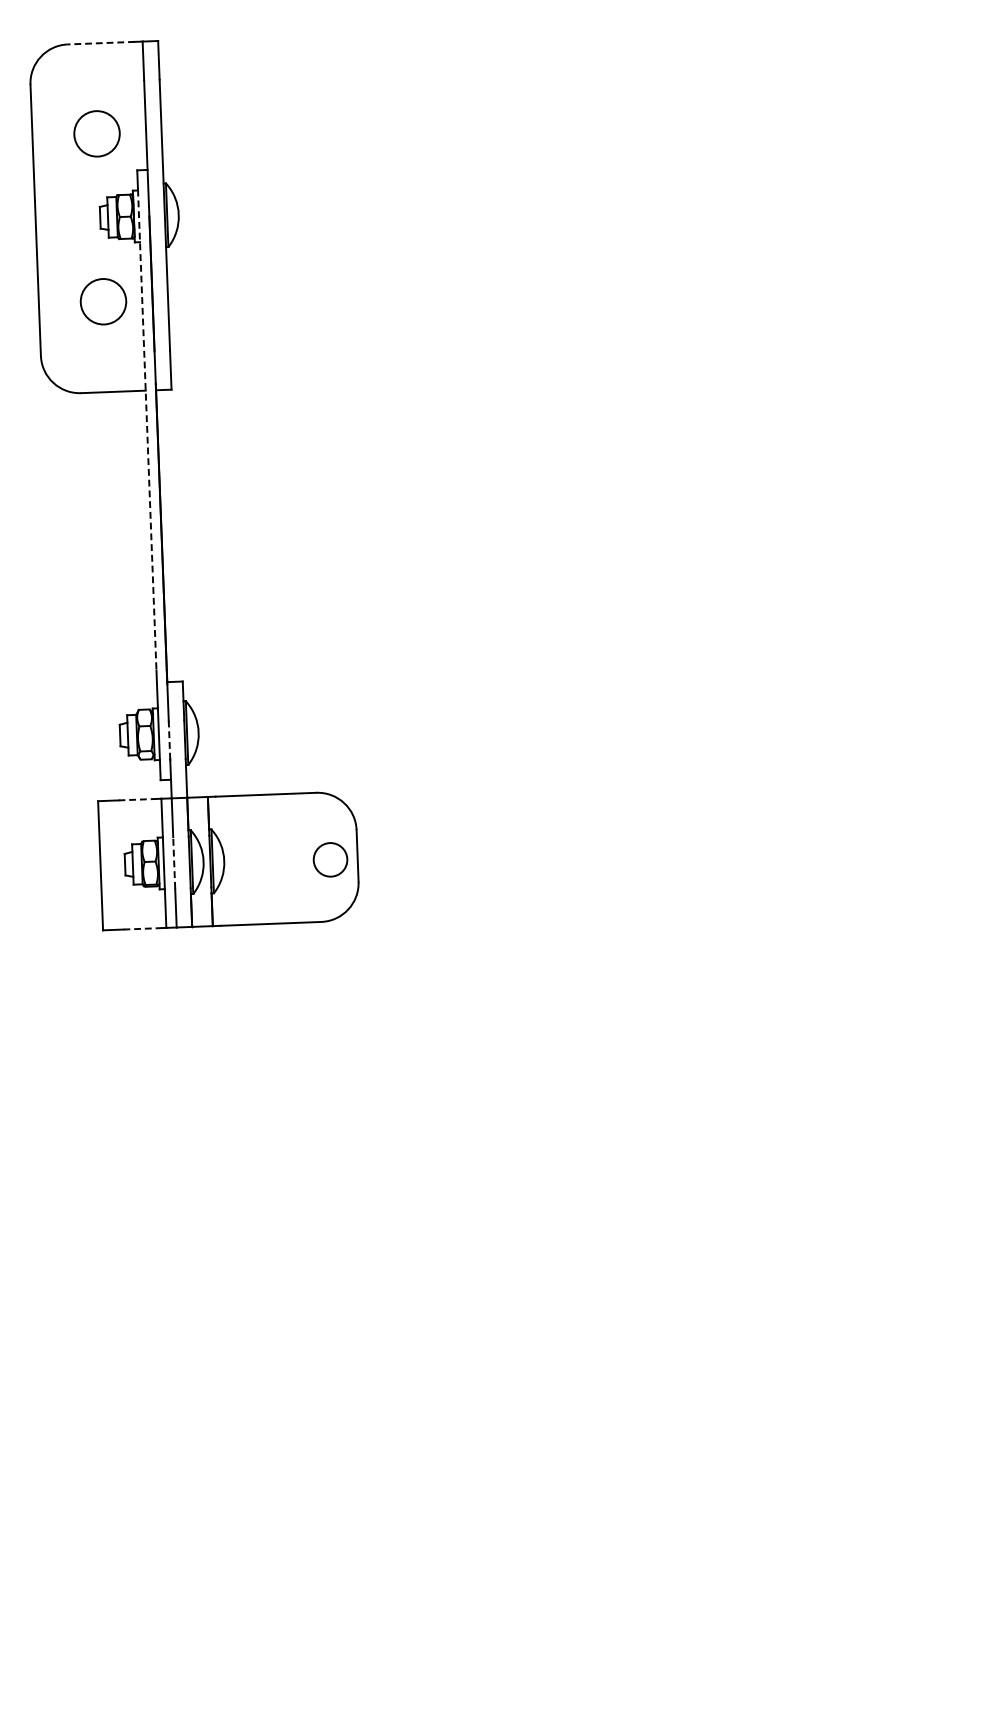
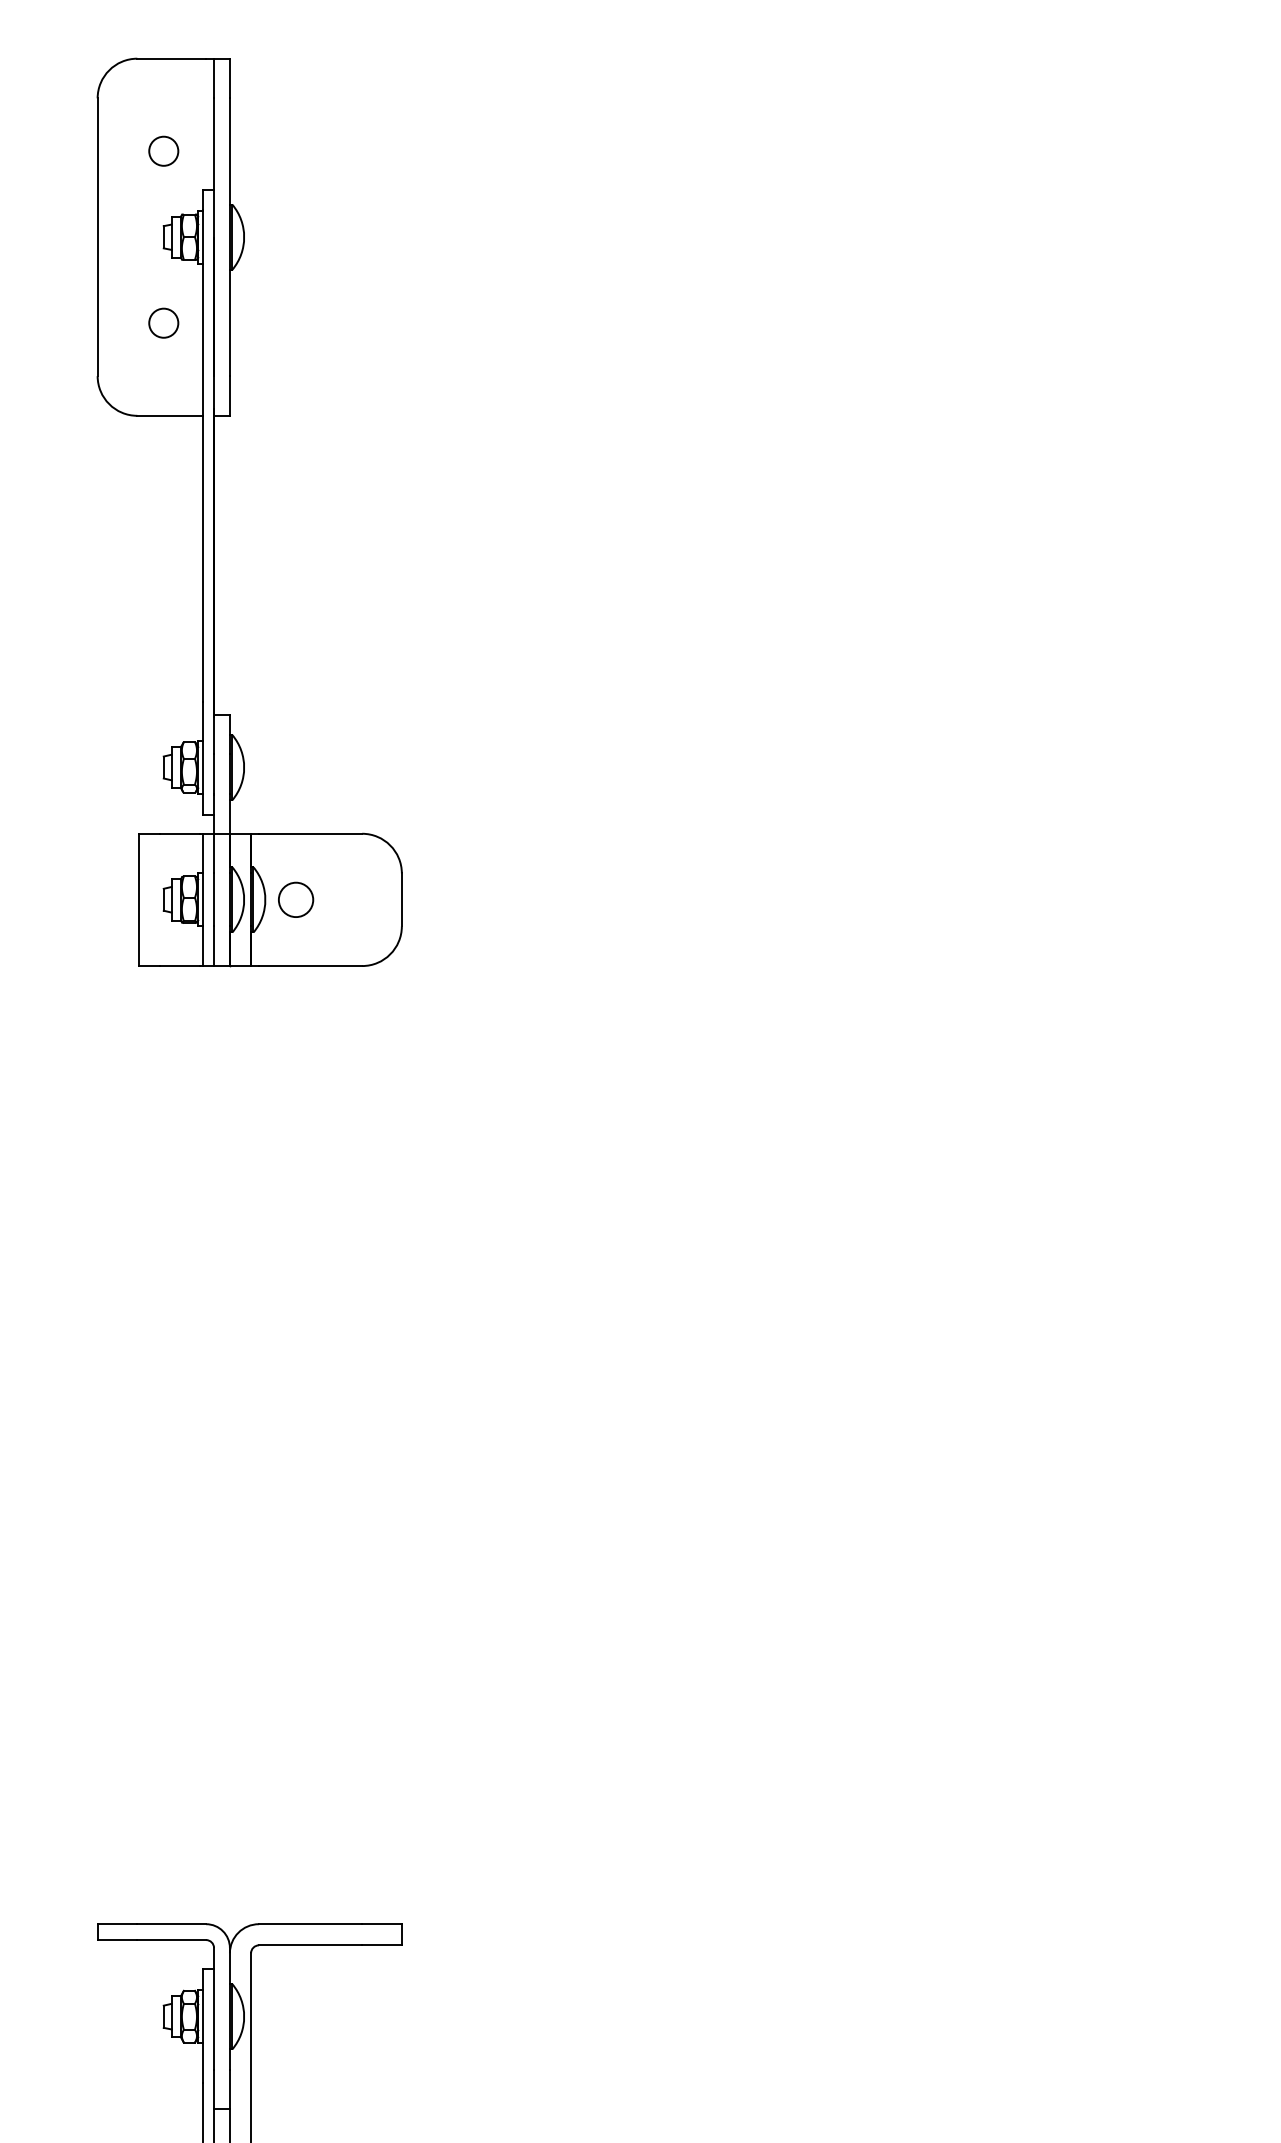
line: (101, 42) -> (171, 58), dashed -> solid
circle: (96, 133) -> (163, 150), size x0.62
circle: (103, 301) -> (163, 322), size x0.62
line: (147, 430) -> (203, 456), dashed -> solid
line: (169, 740) -> (214, 774), dashed -> solid
line: (137, 799) -> (179, 833), dashed -> solid
circle: (330, 859) -> (296, 899), moved
line: (174, 862) -> (214, 899), dashed -> solid
line: (142, 929) -> (179, 966), dashed -> solid

